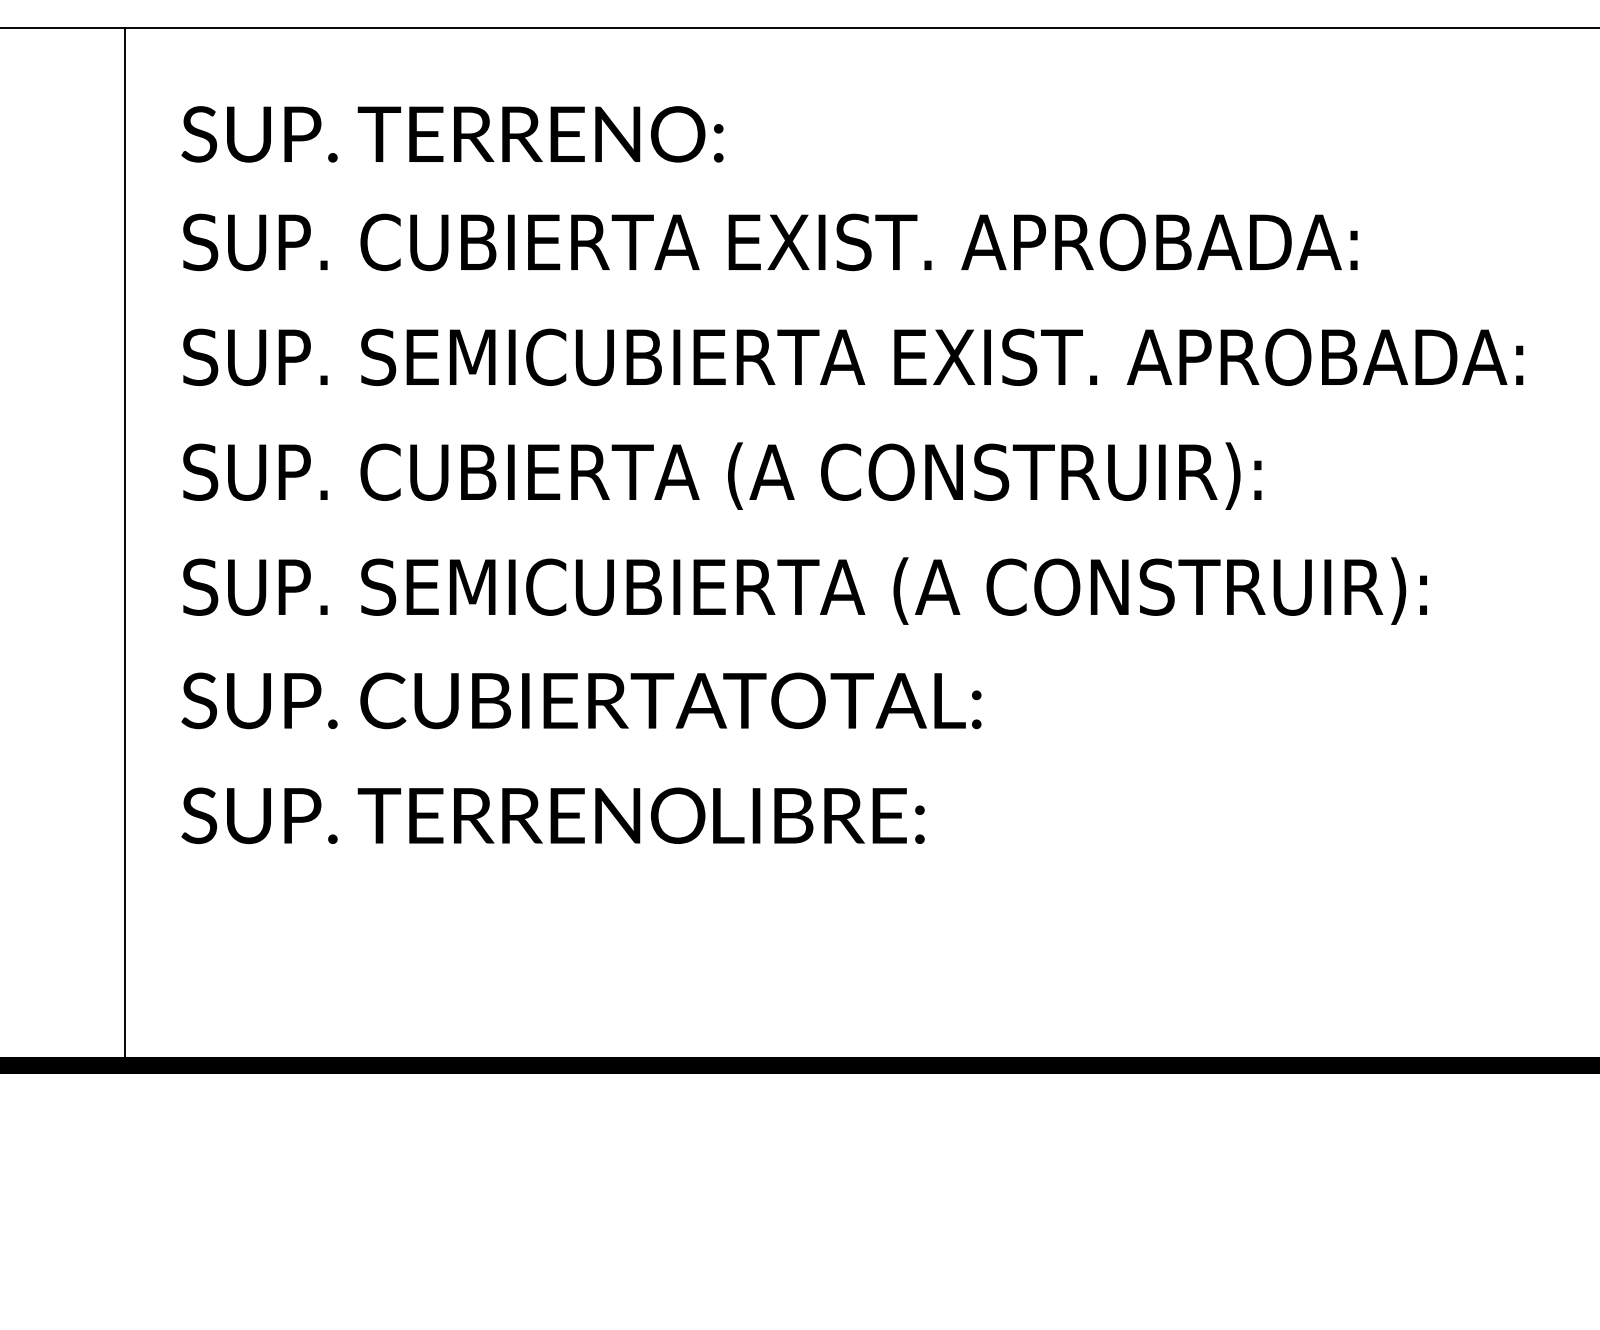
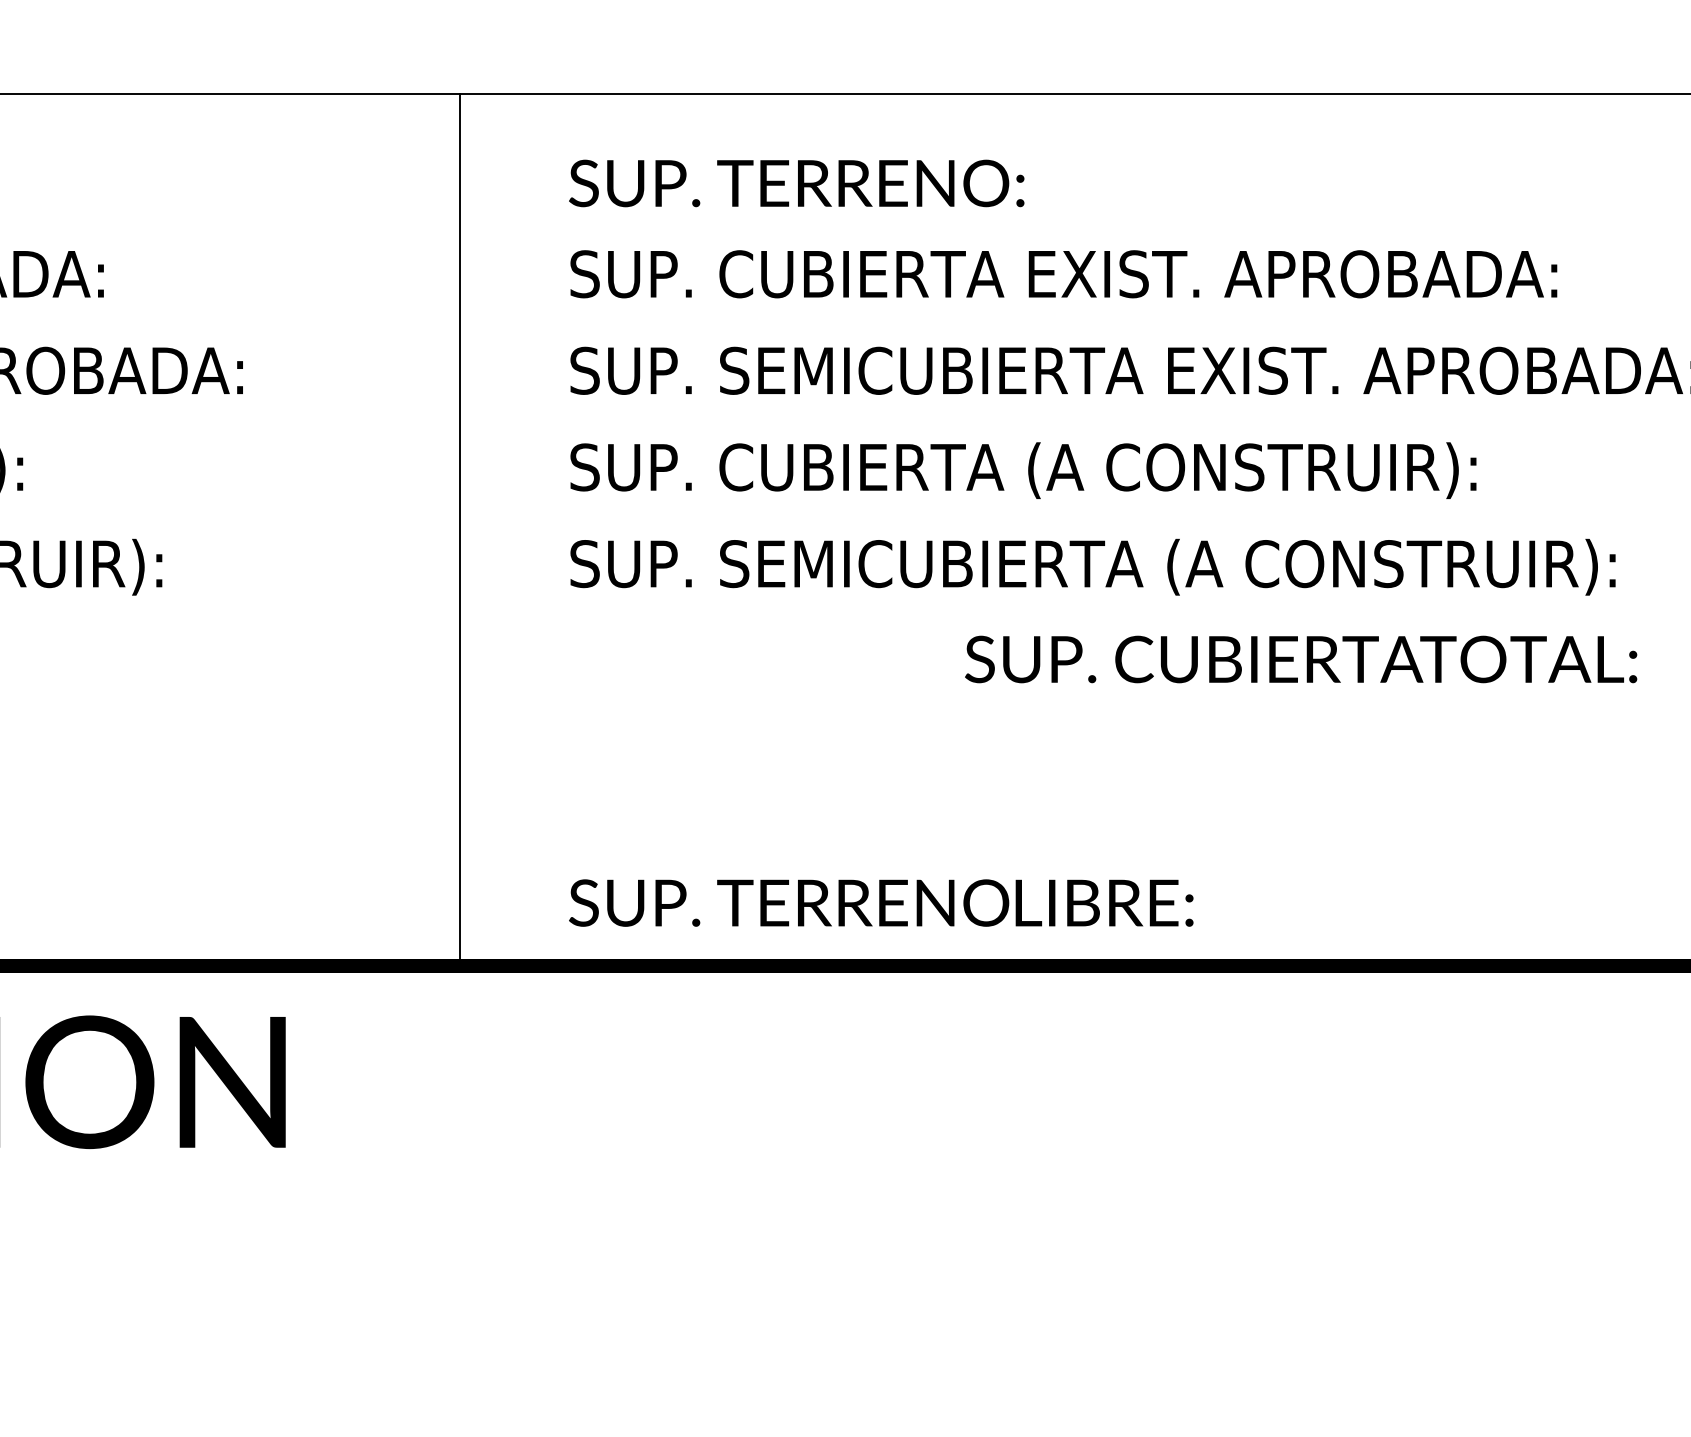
line: (124, 547) -> (459, 530), moved
text: (581, 700) -> (1301, 659), moved
text: (553, 815) -> (881, 902), moved

